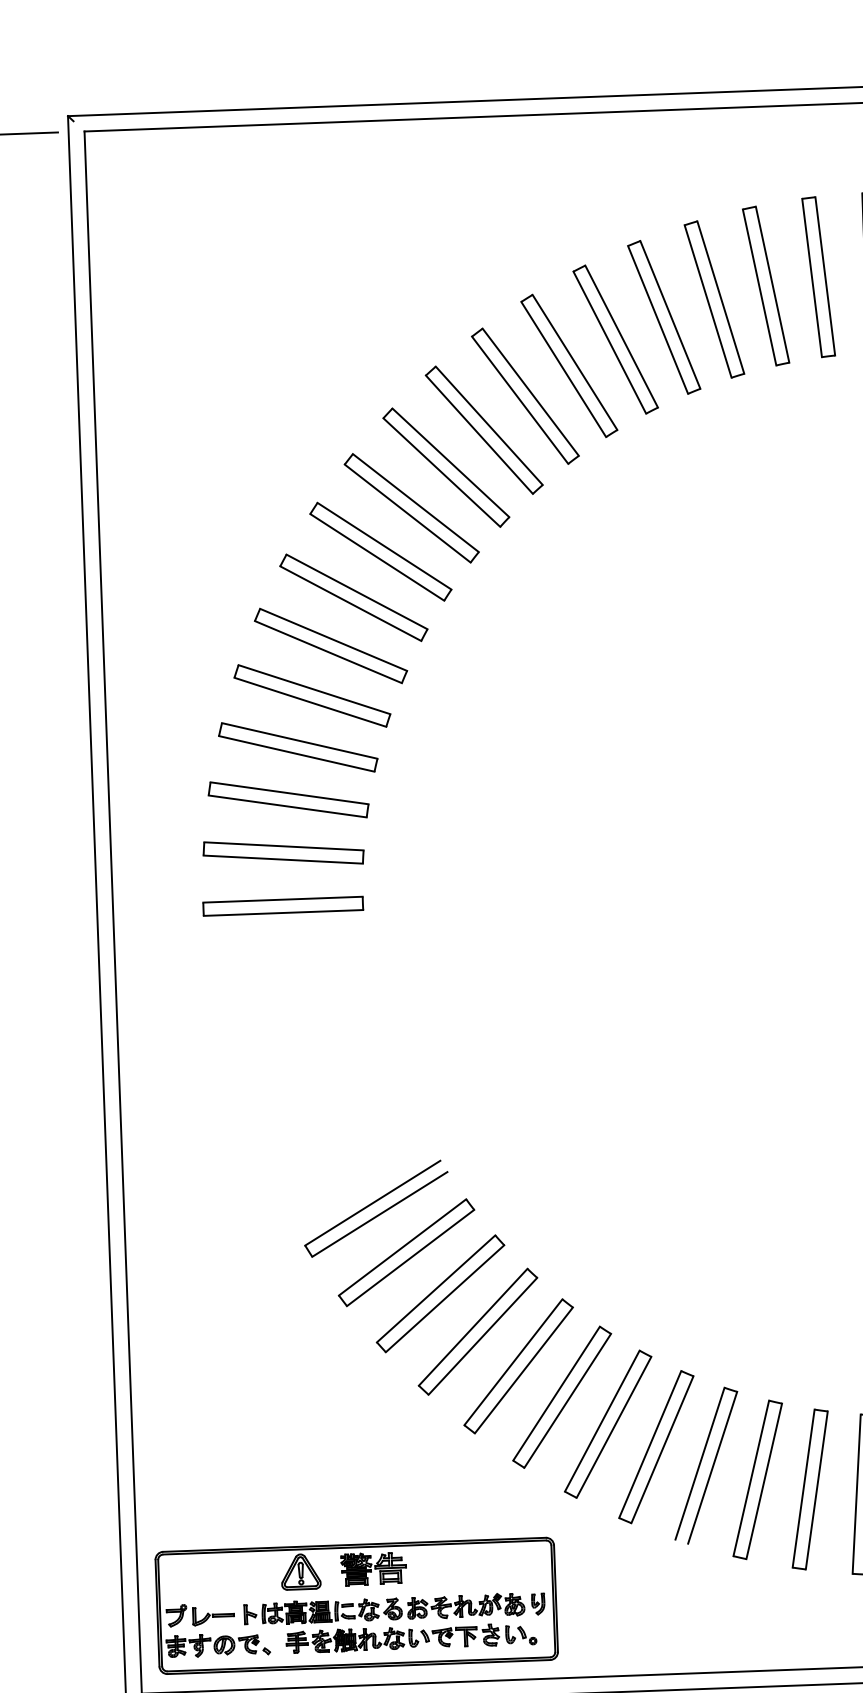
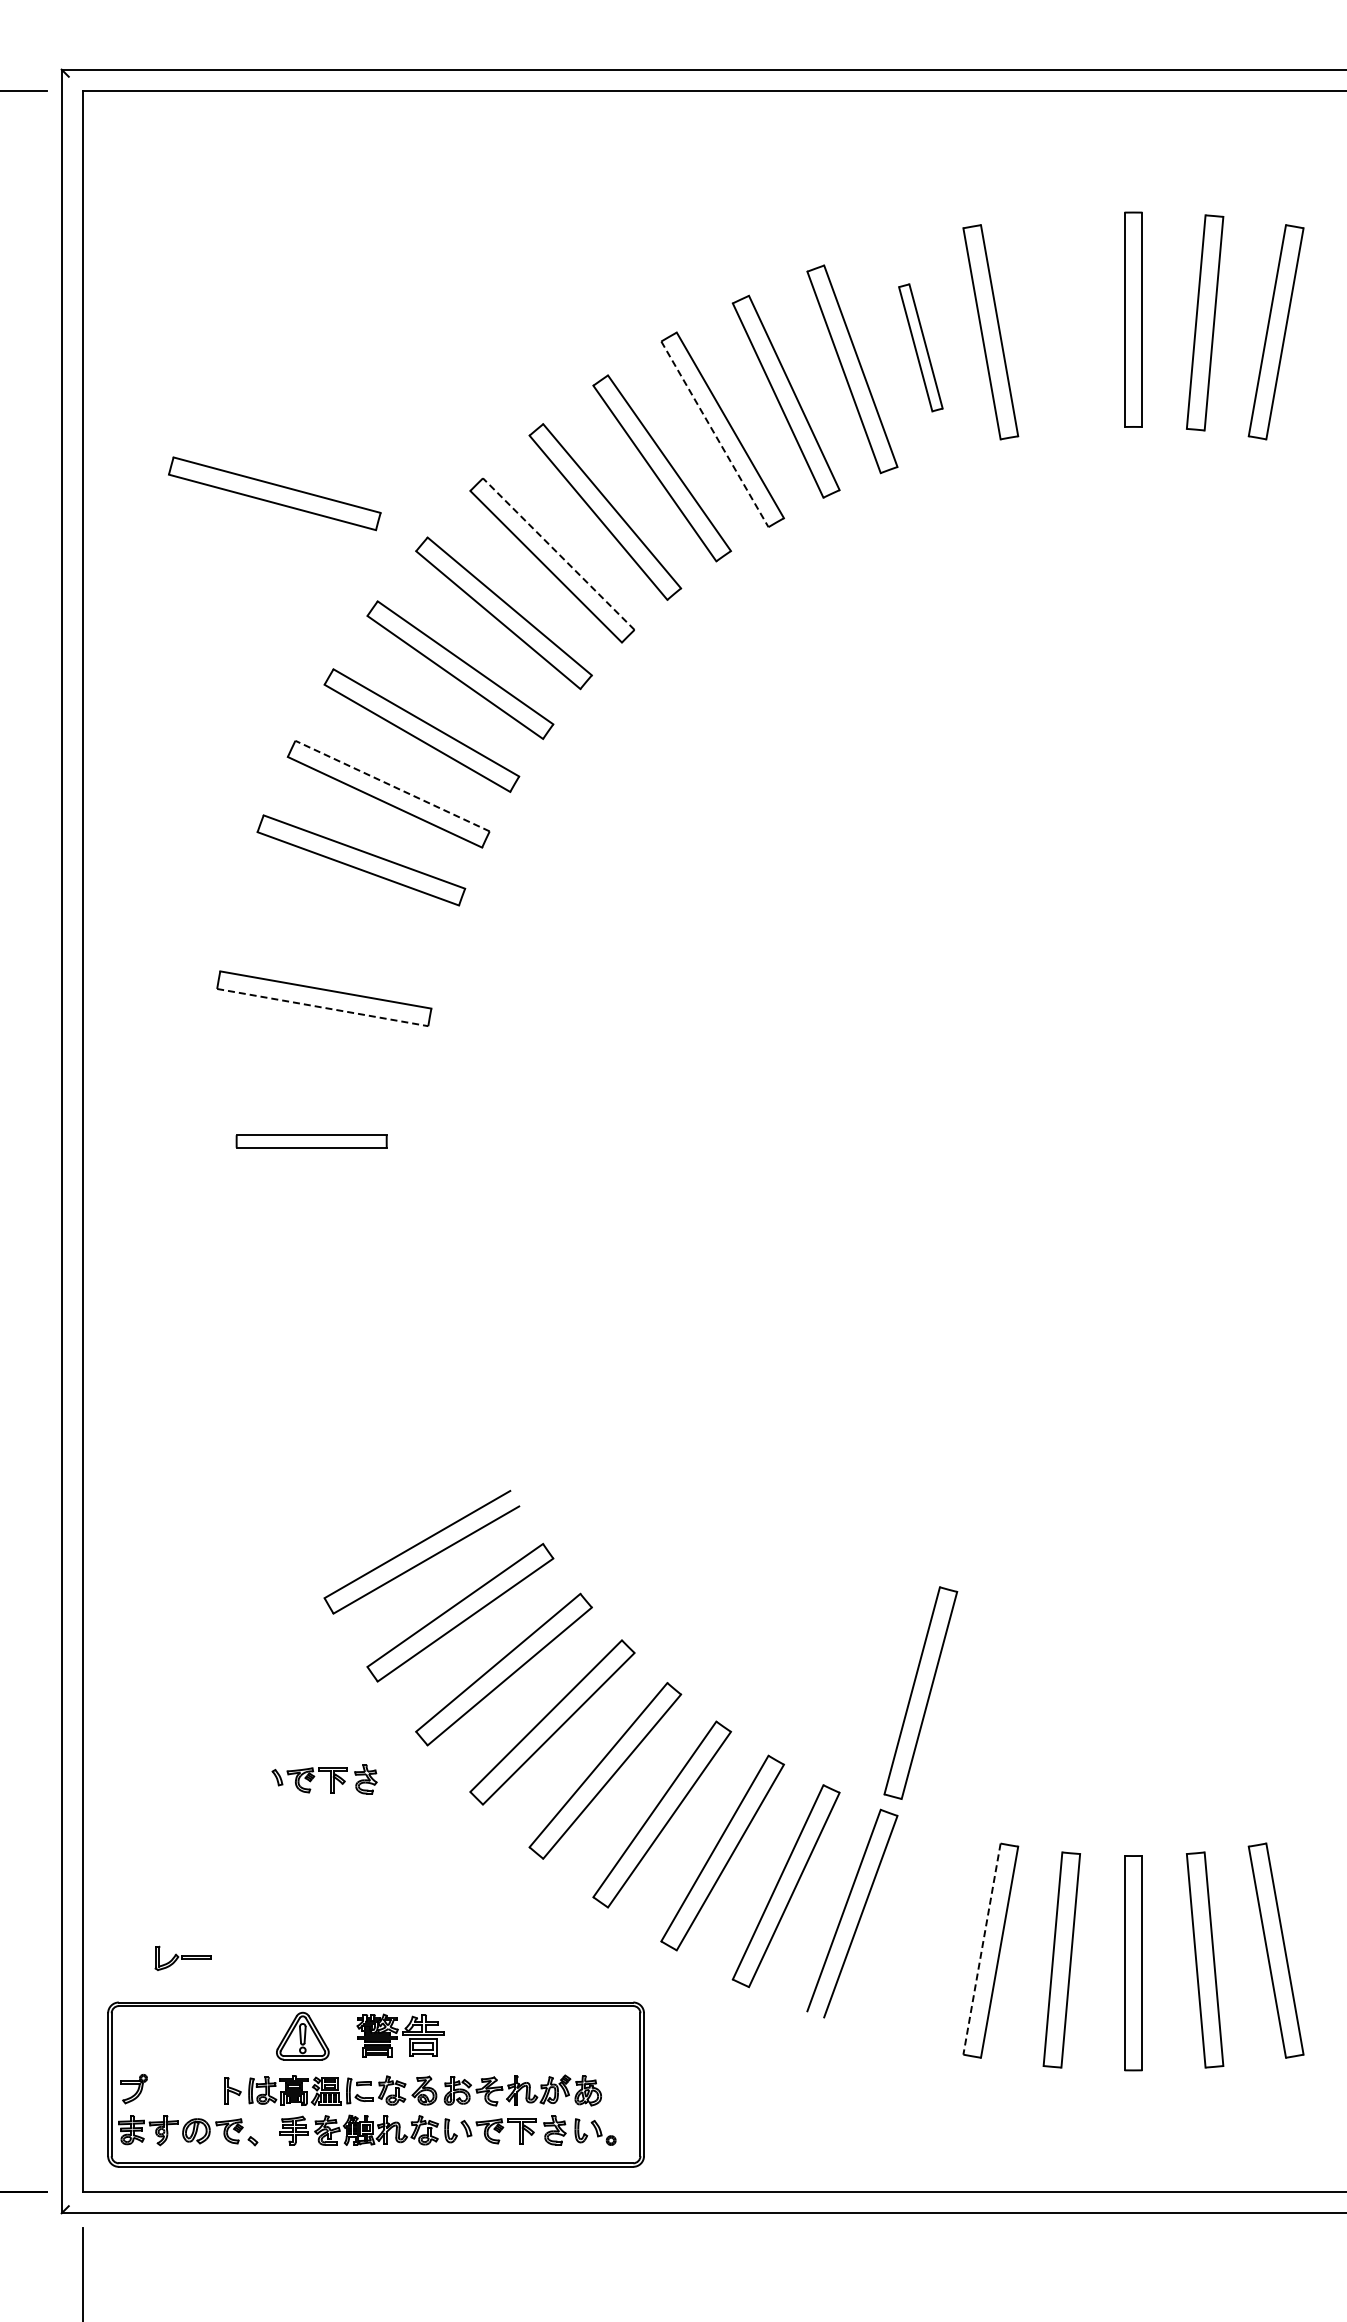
part: (818, 276) -> (1061, 322), removed
part: (714, 299) -> (920, 347), size x0.6
line: (564, 369) -> (715, 434), solid -> dashed
line: (450, 462) -> (558, 553), solid -> dashed
line: (333, 639) -> (392, 785), solid -> dashed
part: (298, 747) -> (274, 493), moved
line: (288, 806) -> (323, 1007), solid -> dashed
part: (283, 852) -> (314, 1069), removed
part: (283, 906) -> (311, 1141), size x0.7
part: (310, 1380) -> (324, 1779), added
part: (757, 1479) -> (920, 1692), moved
line: (803, 1488) -> (981, 1949), solid -> dashed
part: (538, 1604) -> (620, 2091), removed
part: (212, 1615) -> (182, 1957), moved

